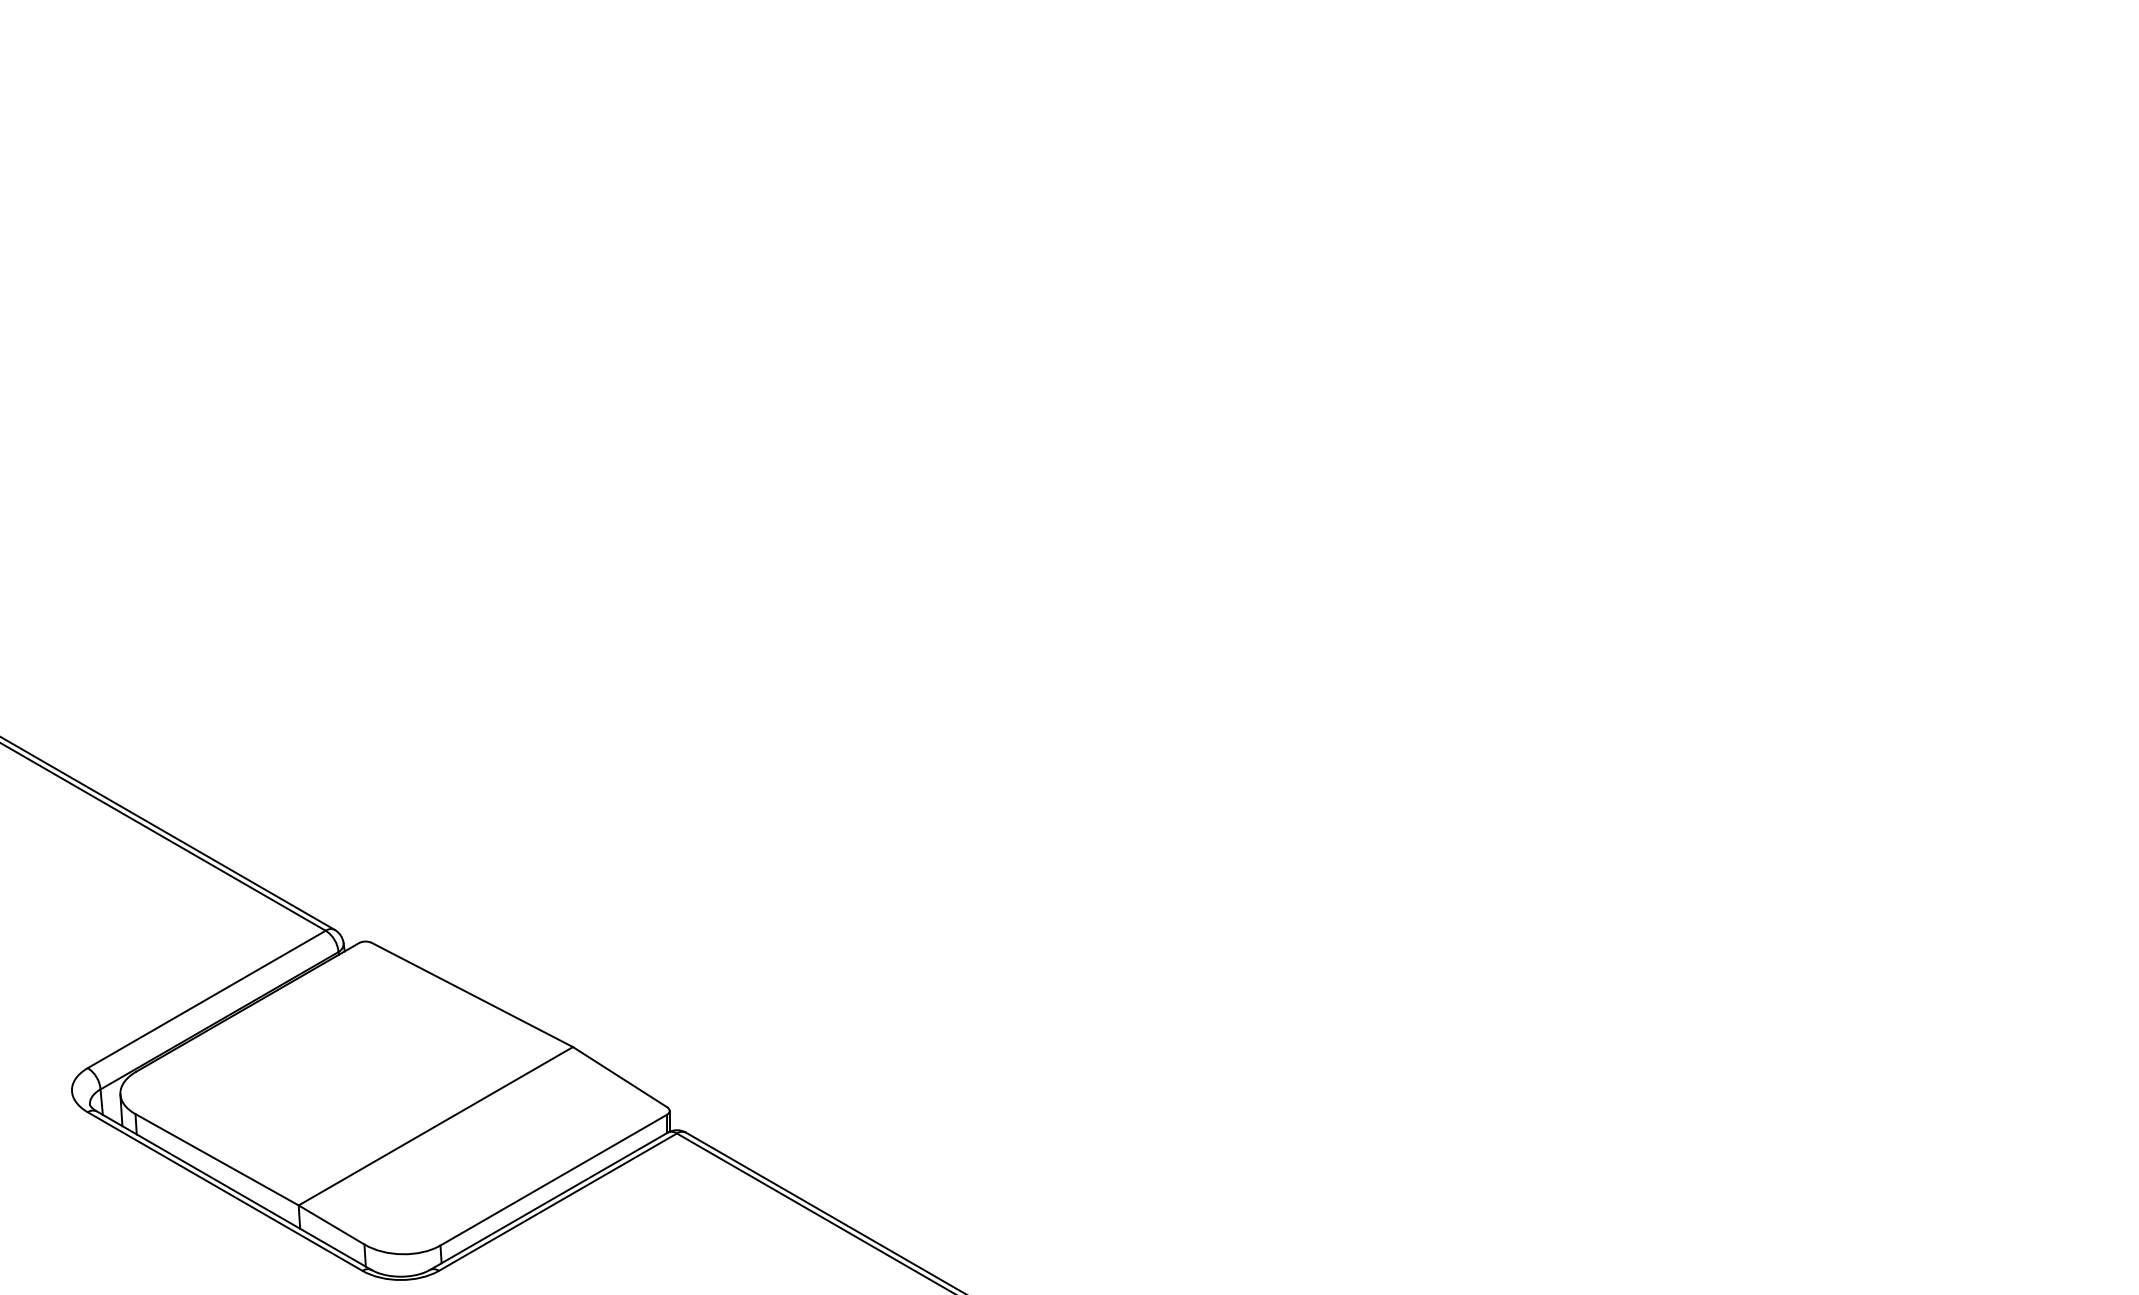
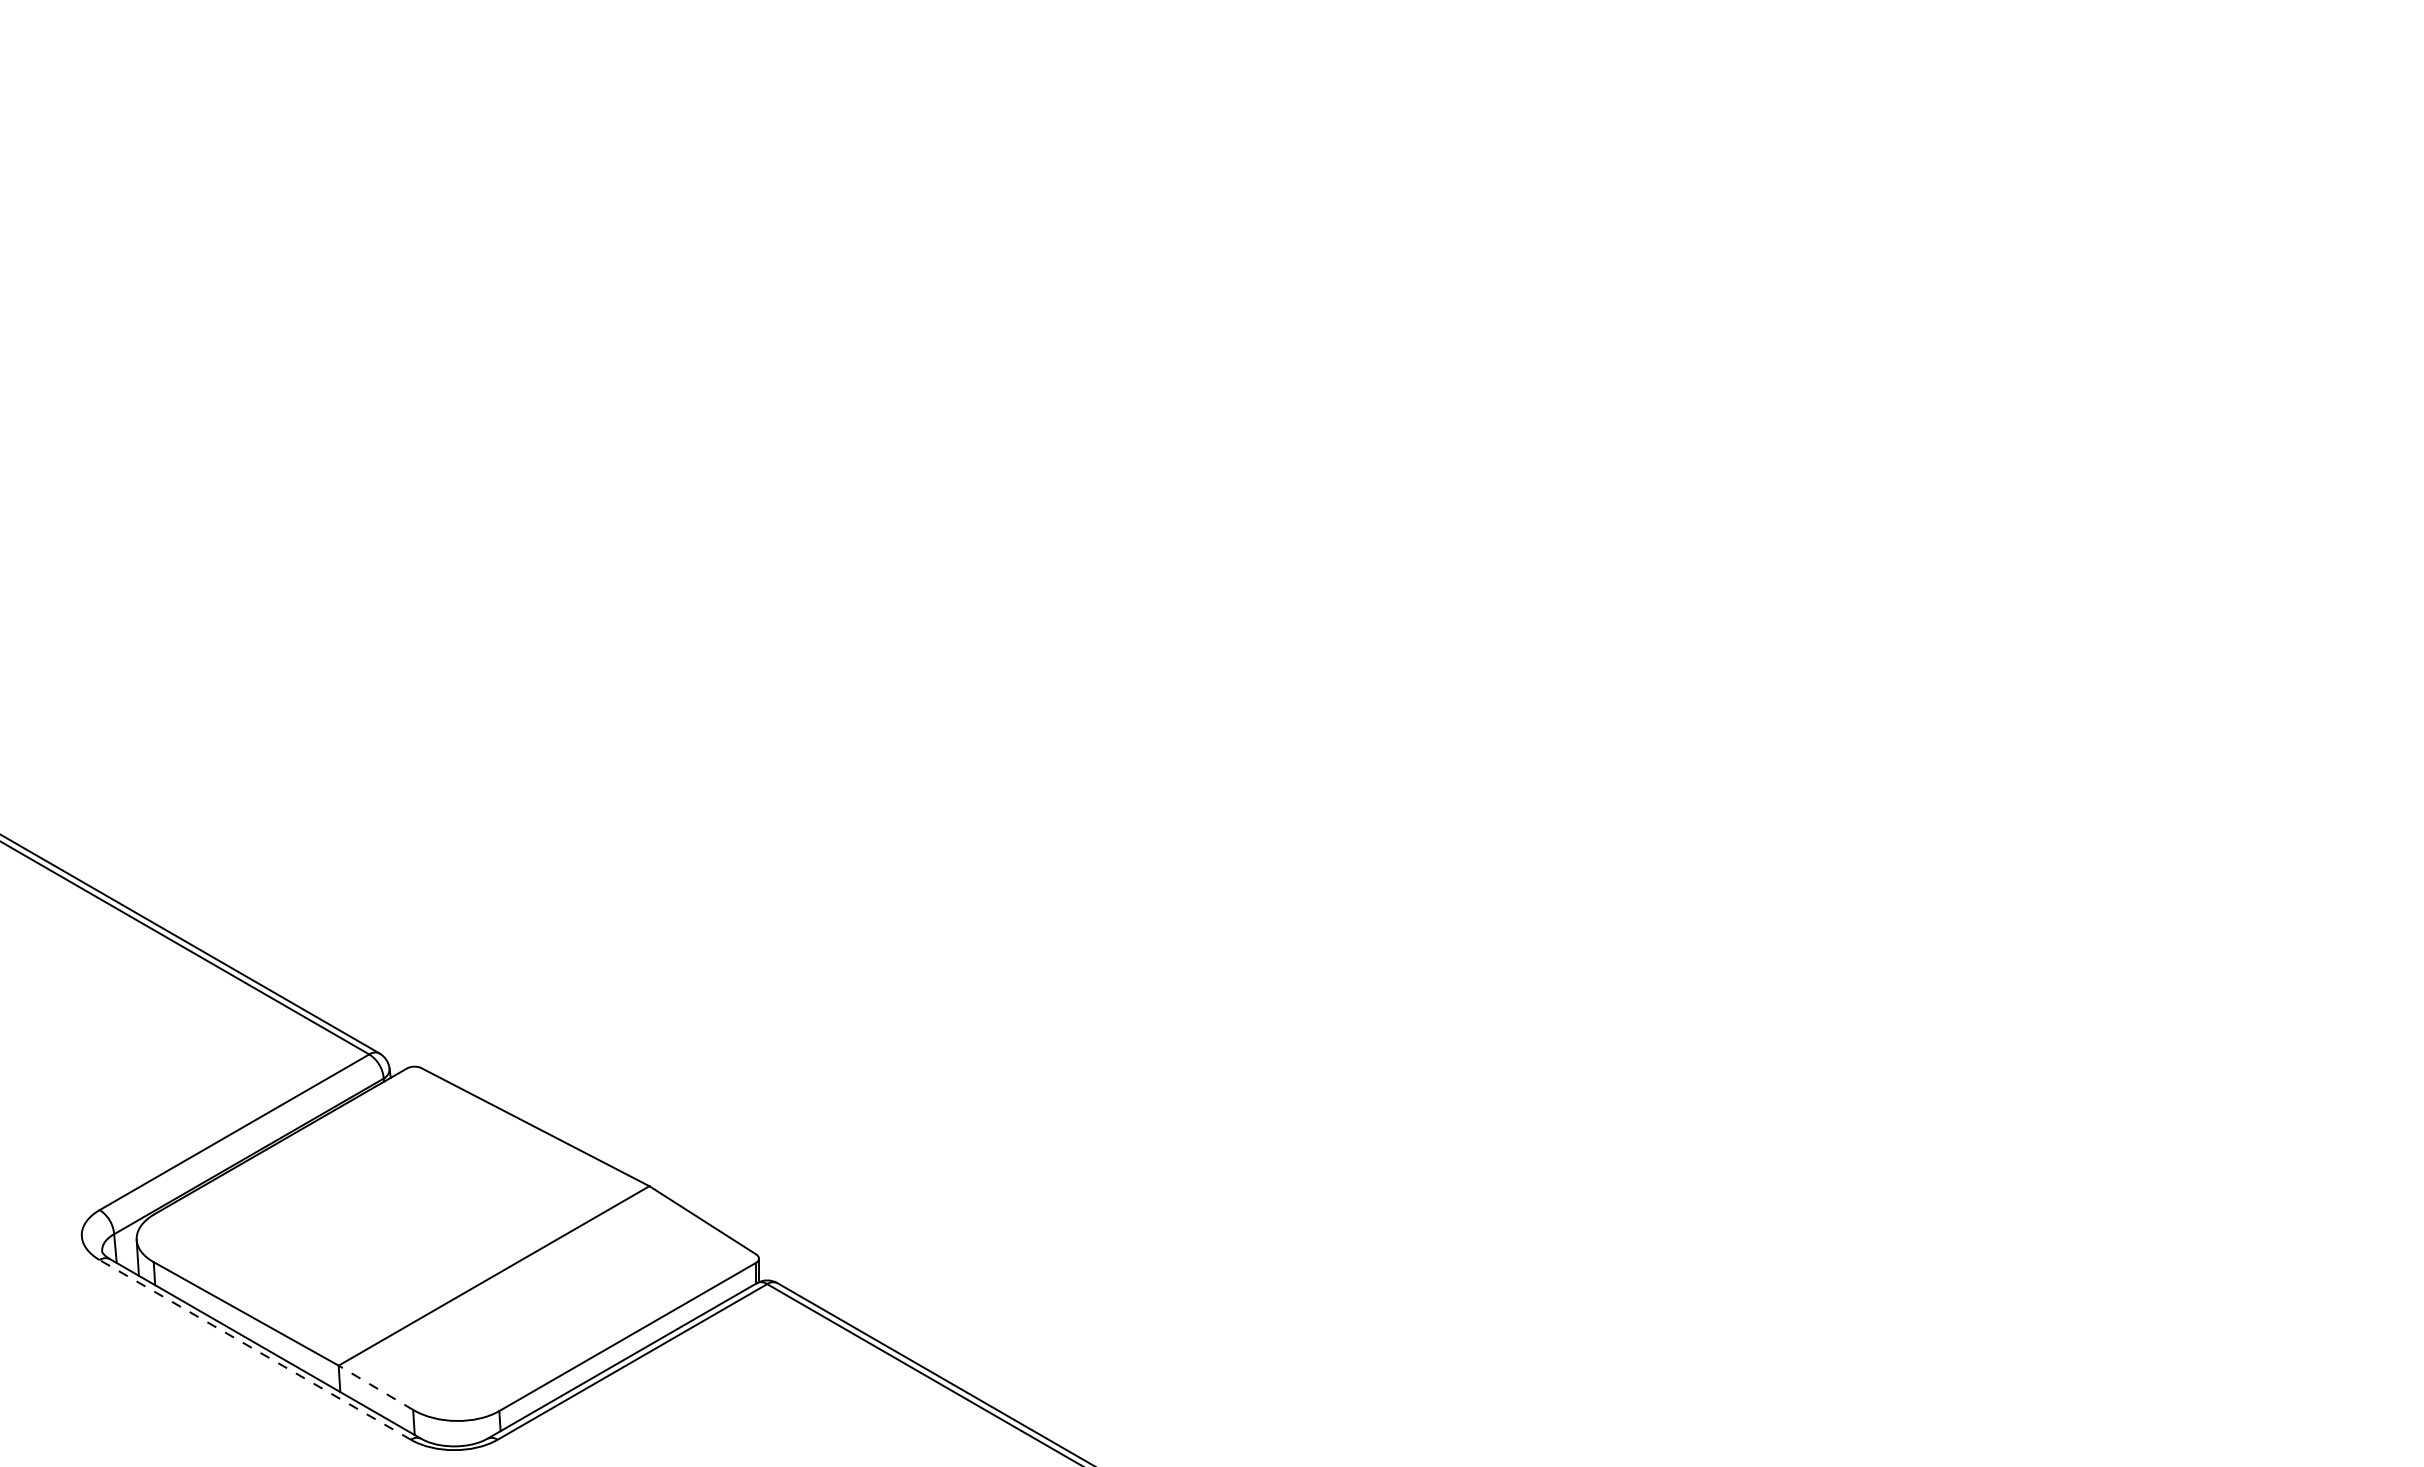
line: (225, 1191) -> (255, 1349), solid -> dashed
line: (331, 1224) -> (375, 1387), solid -> dashed

